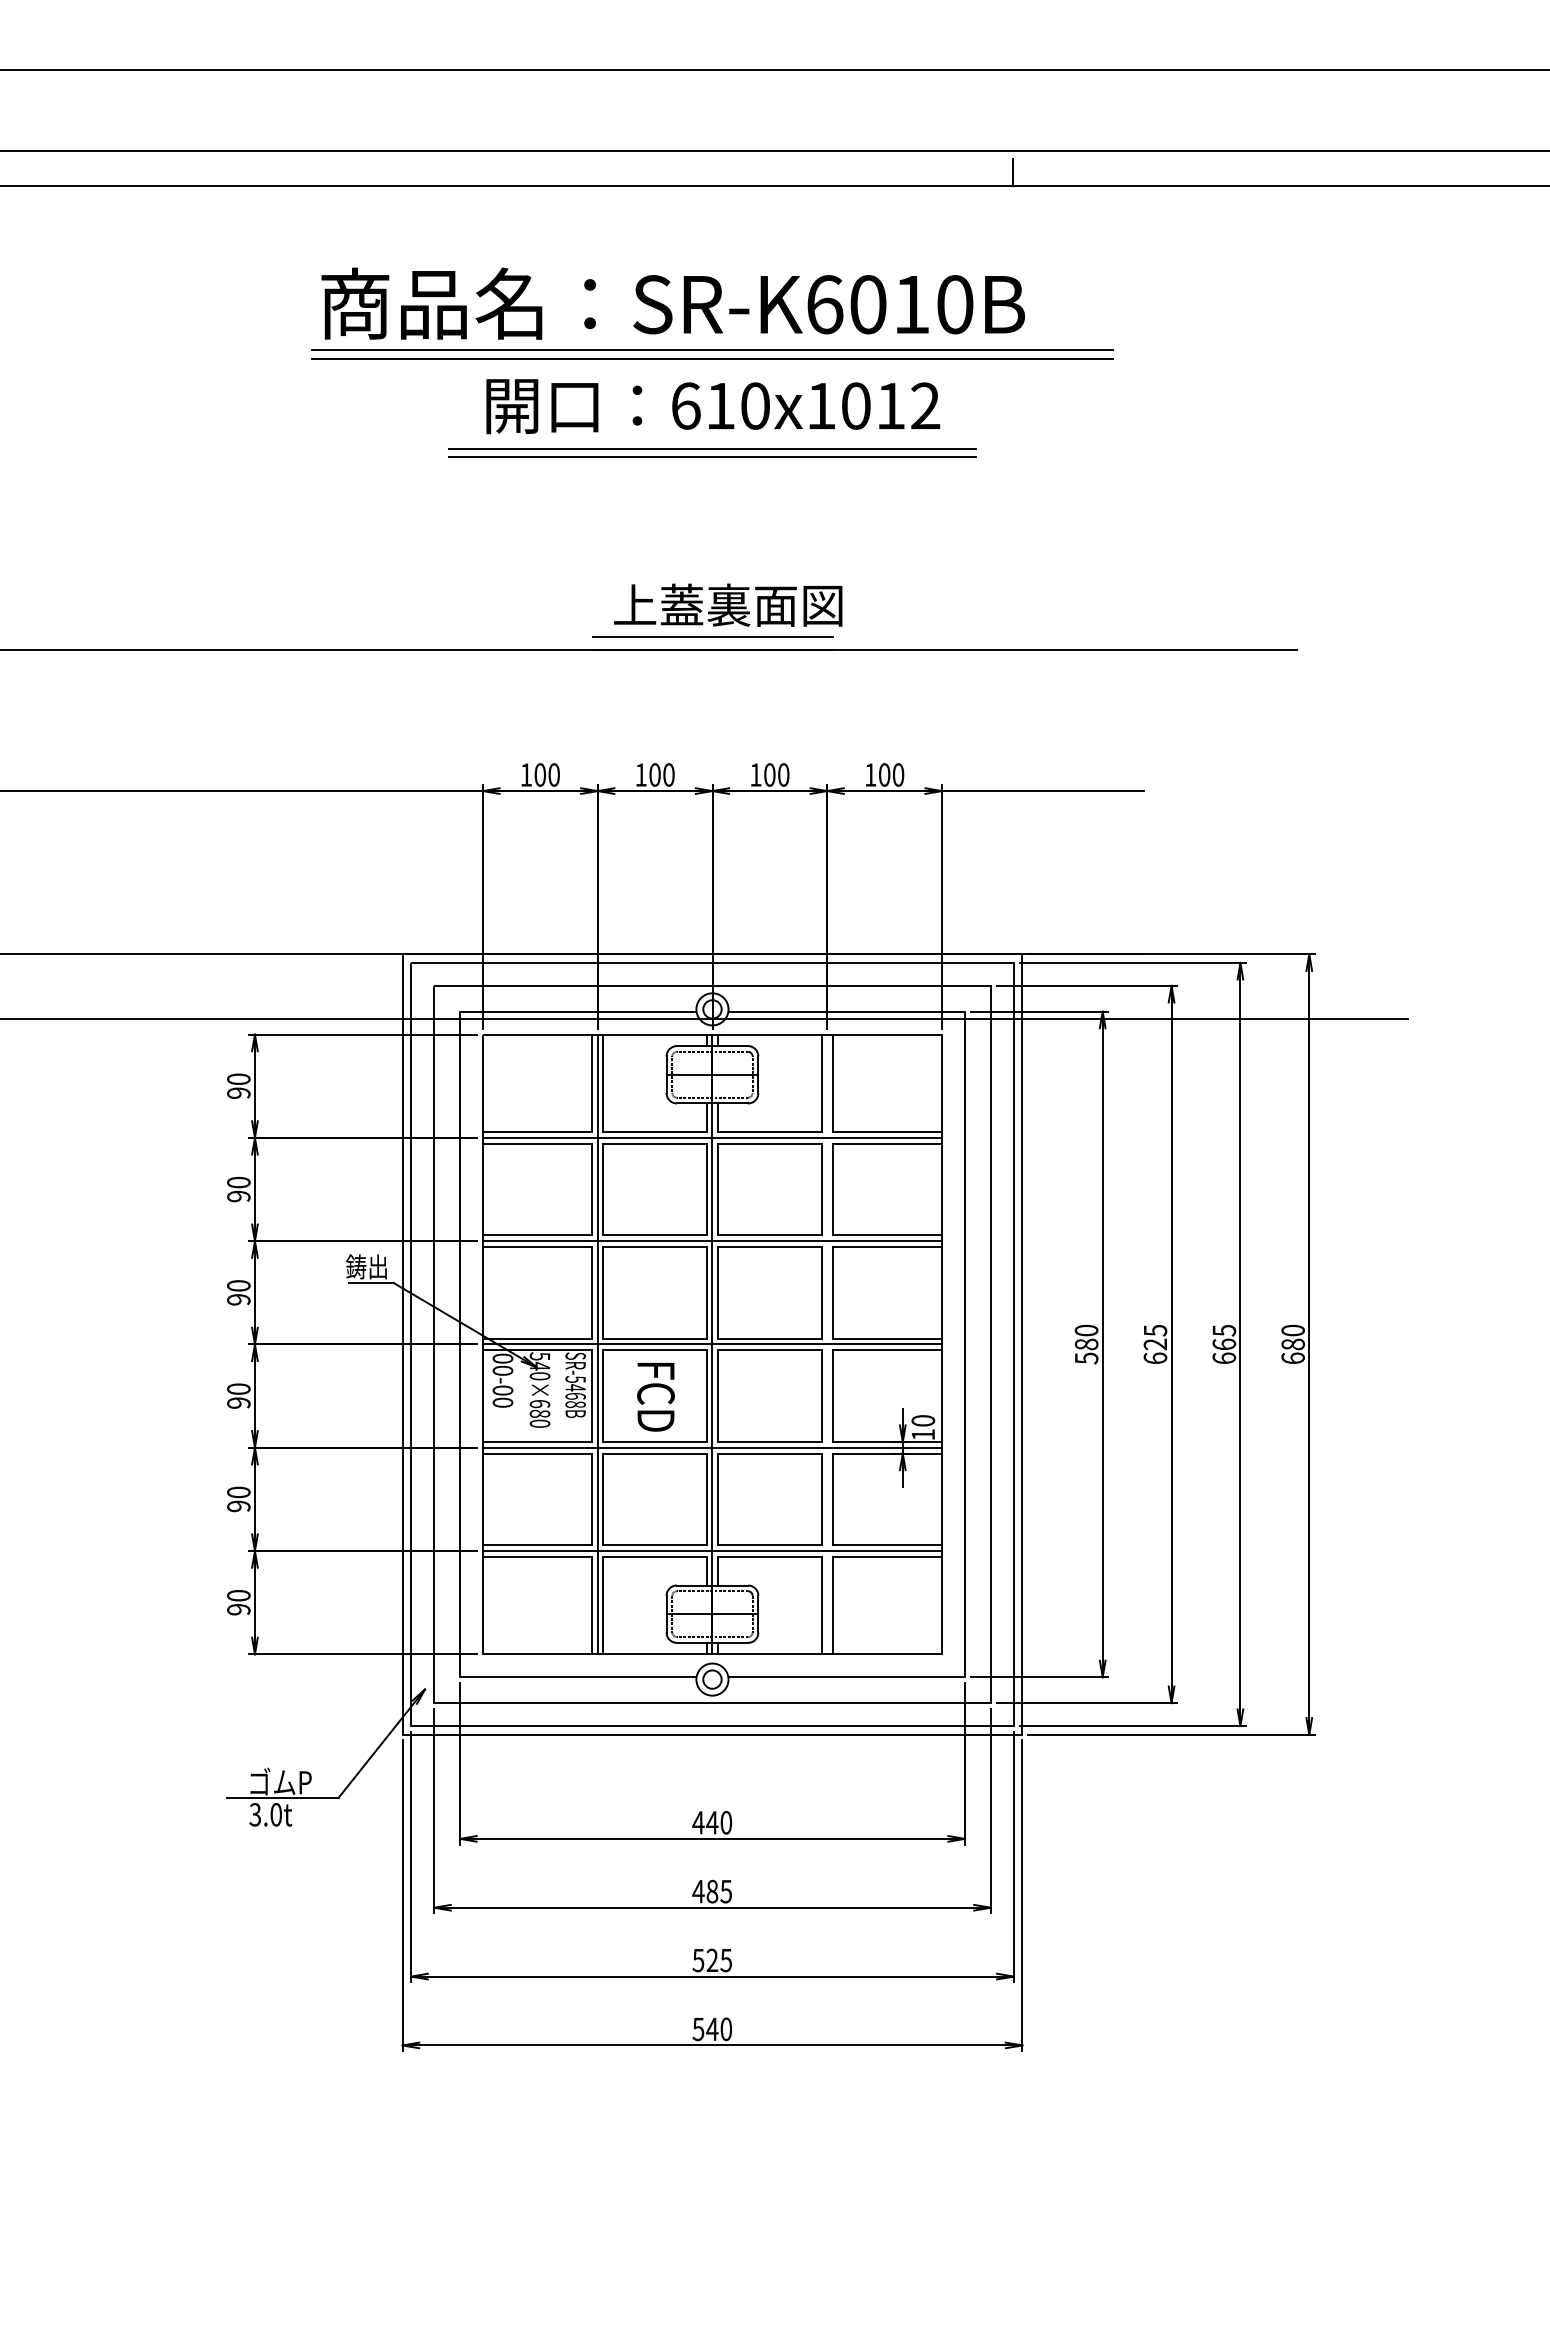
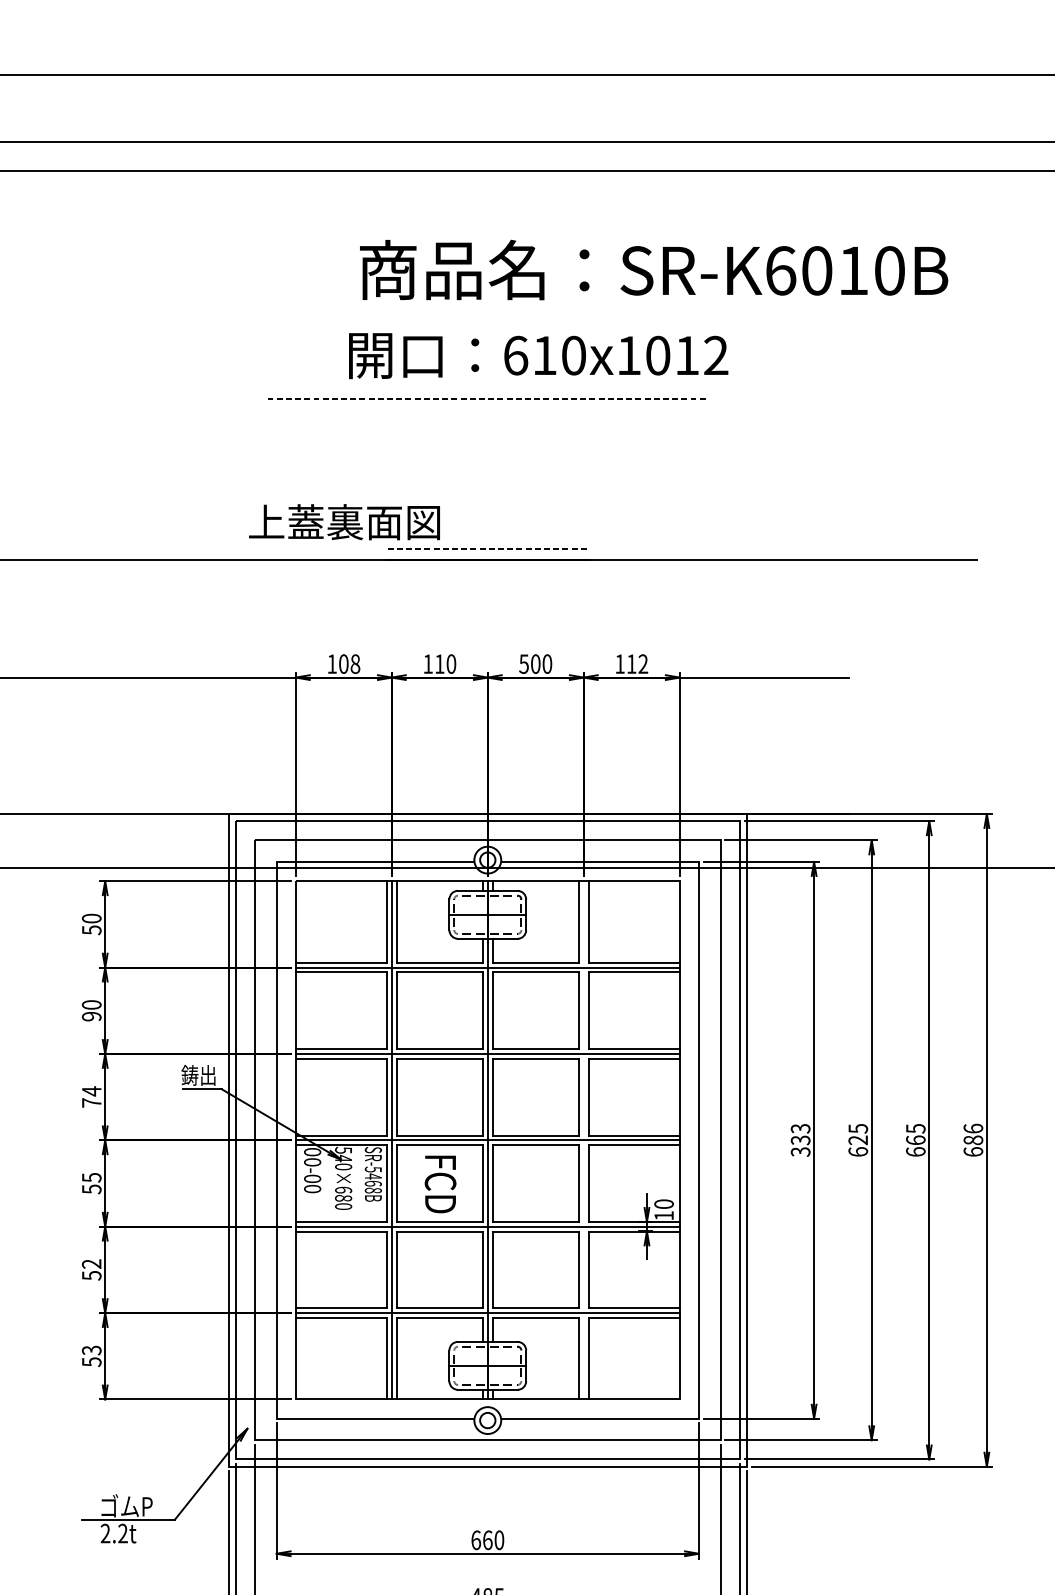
line: (1013, 171) -> (739, 159), removed
text: (672, 303) -> (653, 269), moved
line: (712, 350) -> (487, 309), removed
line: (711, 359) -> (486, 316), removed
text: (713, 406) -> (538, 355), moved
line: (712, 448) -> (487, 391), removed
line: (712, 457) -> (487, 398), solid -> dashed
text: (728, 604) -> (344, 521), moved
line: (713, 637) -> (488, 549), solid -> dashed
text: (654, 774) -> (439, 663), 100 -> 110
text: (755, 774) -> (523, 663), 100 -> 500
text: (891, 774) -> (637, 663), 100 -> 112
text: (553, 775) -> (354, 664), 100 -> 108
text: (238, 1093) -> (91, 930), 90 -> 50
text: (238, 1292) -> (91, 1096), 90 -> 74
text: (1292, 1330) -> (972, 1128), 680 -> 686
text: (1086, 1343) -> (800, 1139), 580 -> 333
text: (238, 1396) -> (91, 1183), 90 -> 55
text: (238, 1499) -> (91, 1269), 90 -> 52
text: (238, 1602) -> (91, 1356), 90 -> 53
text: (265, 1814) -> (114, 1533), 3.0t -> 2.2t
text: (705, 1822) -> (481, 1540), 440 -> 660

